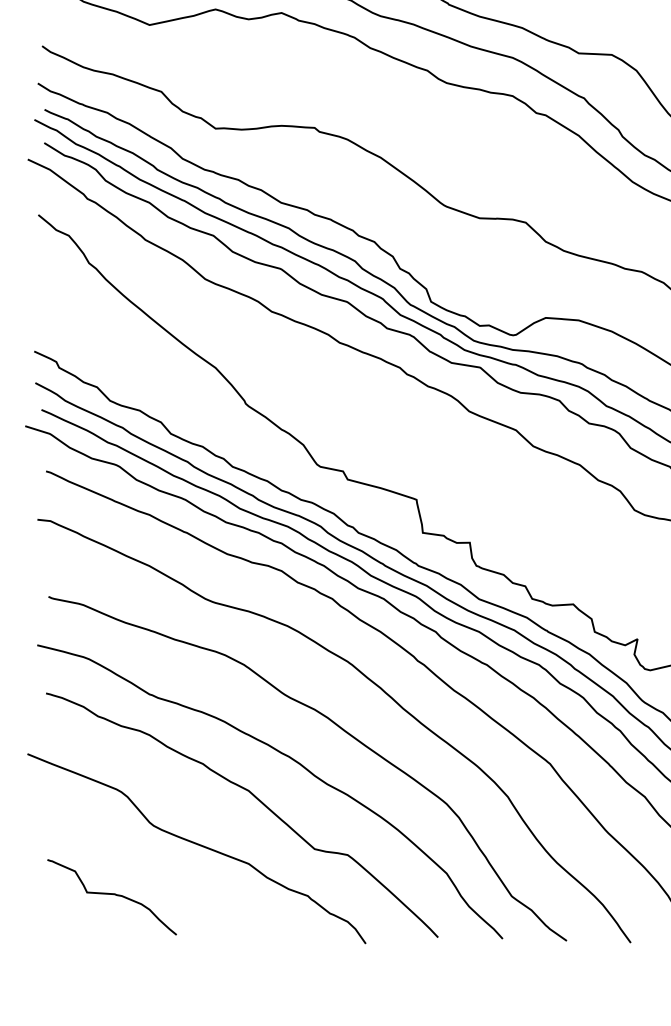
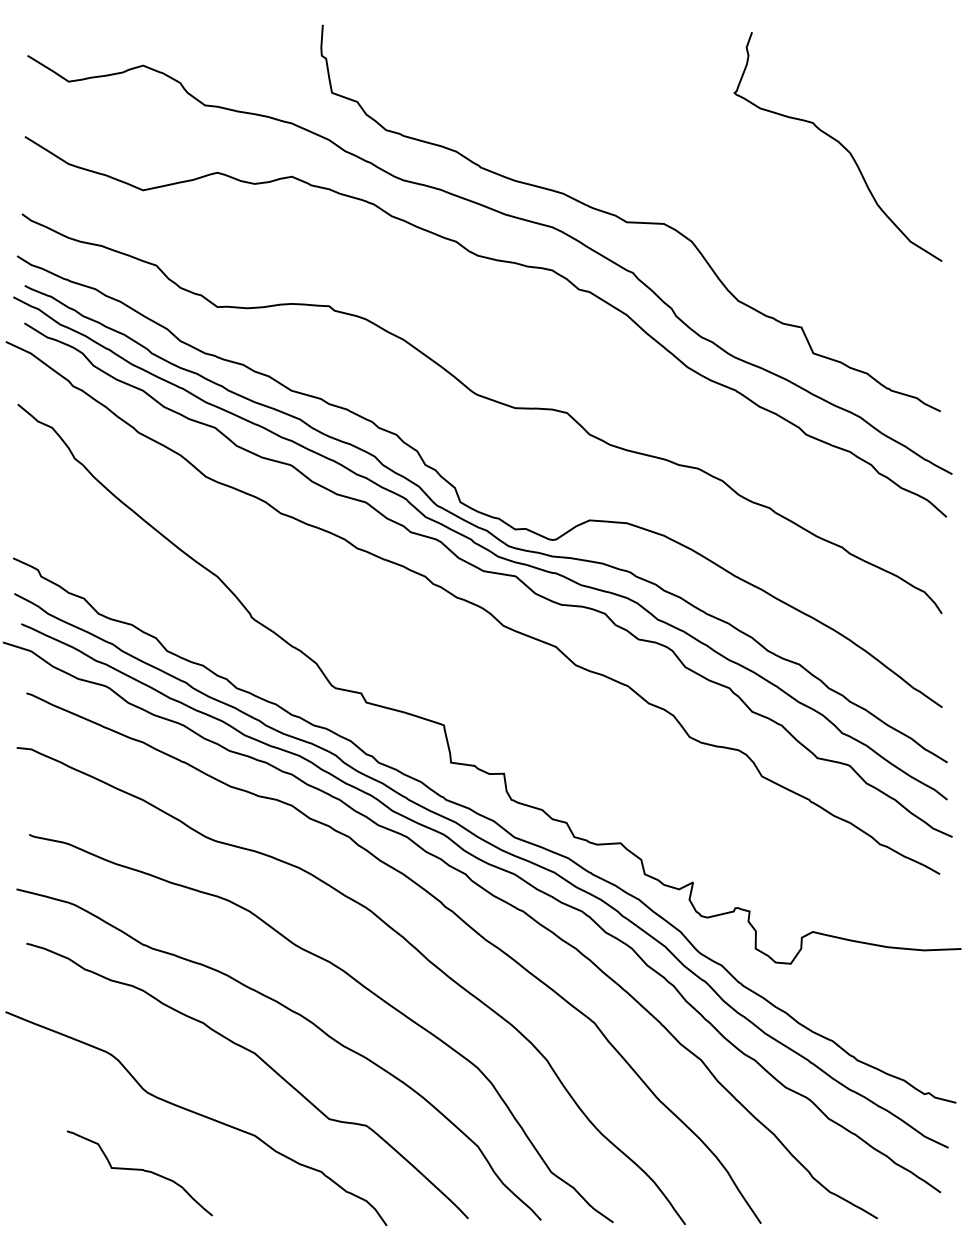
curve: (111, 894) -> (139, 1170), moved

